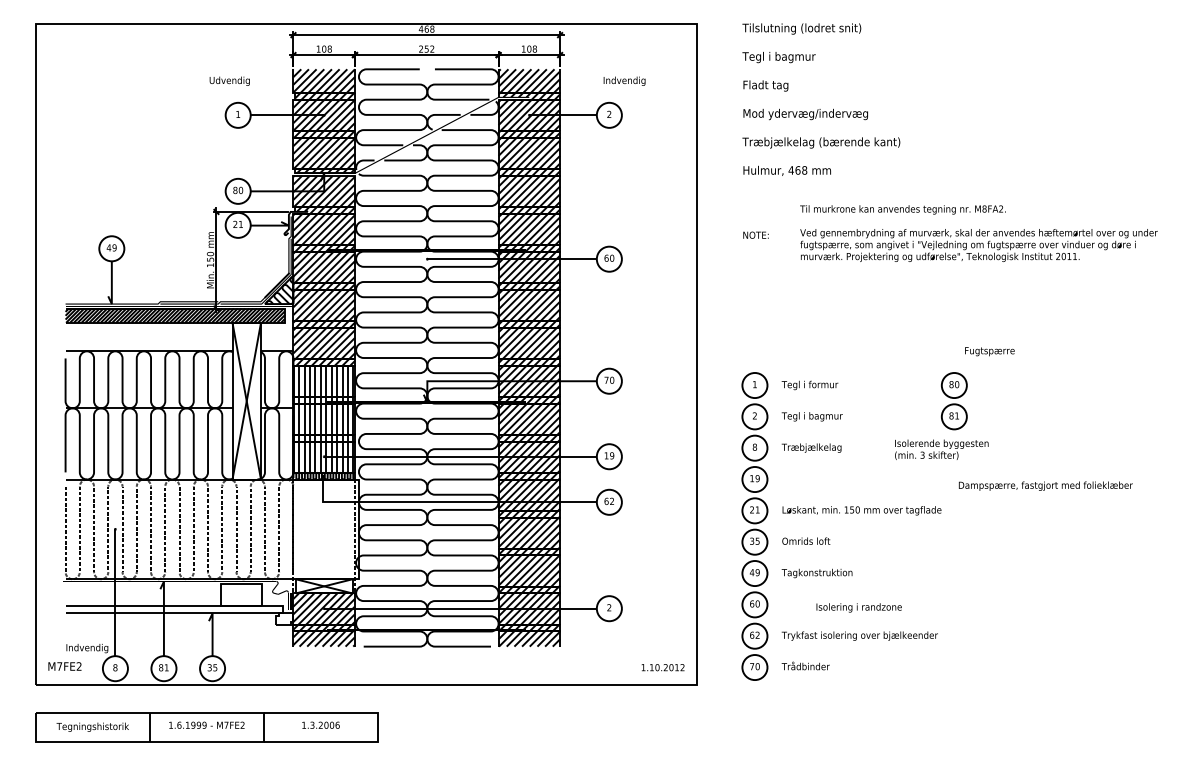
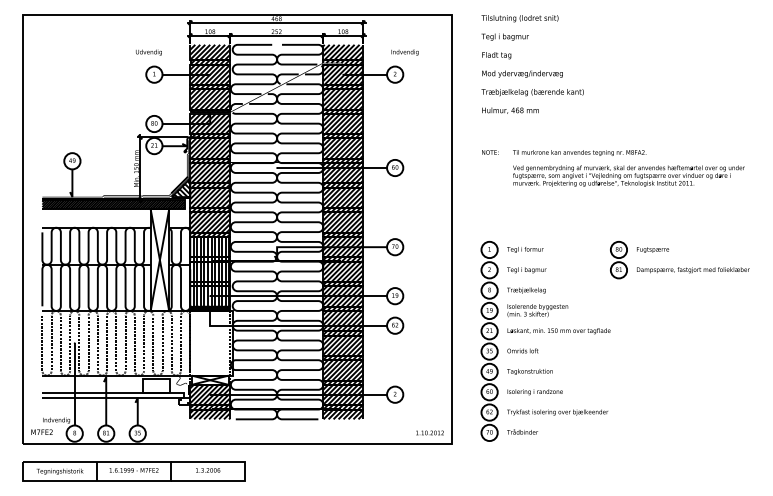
text: (978, 233) -> (628, 168), moved
text: (990, 350) -> (653, 249), moved
text: (941, 449) -> (537, 310), moved
text: (1046, 486) -> (693, 270), moved
text: (858, 608) -> (534, 392), moved

